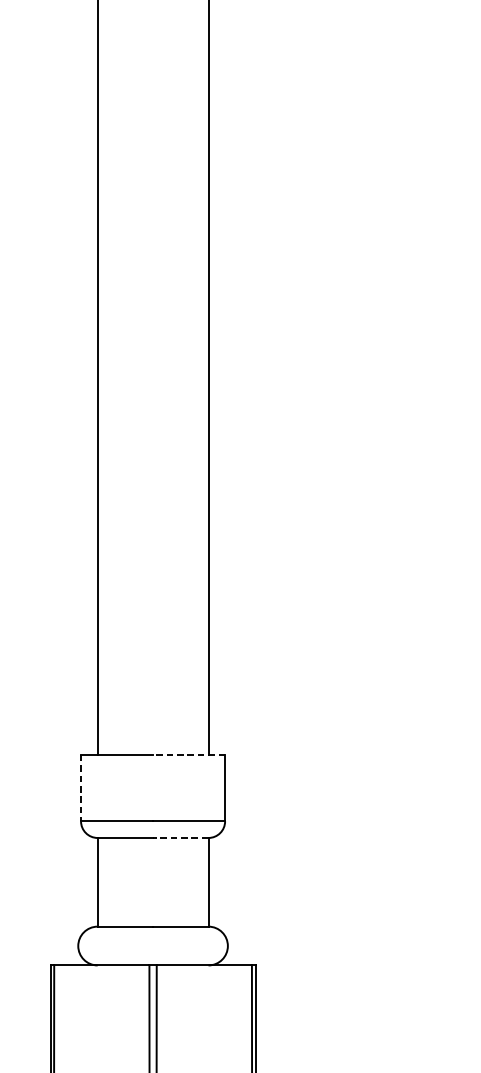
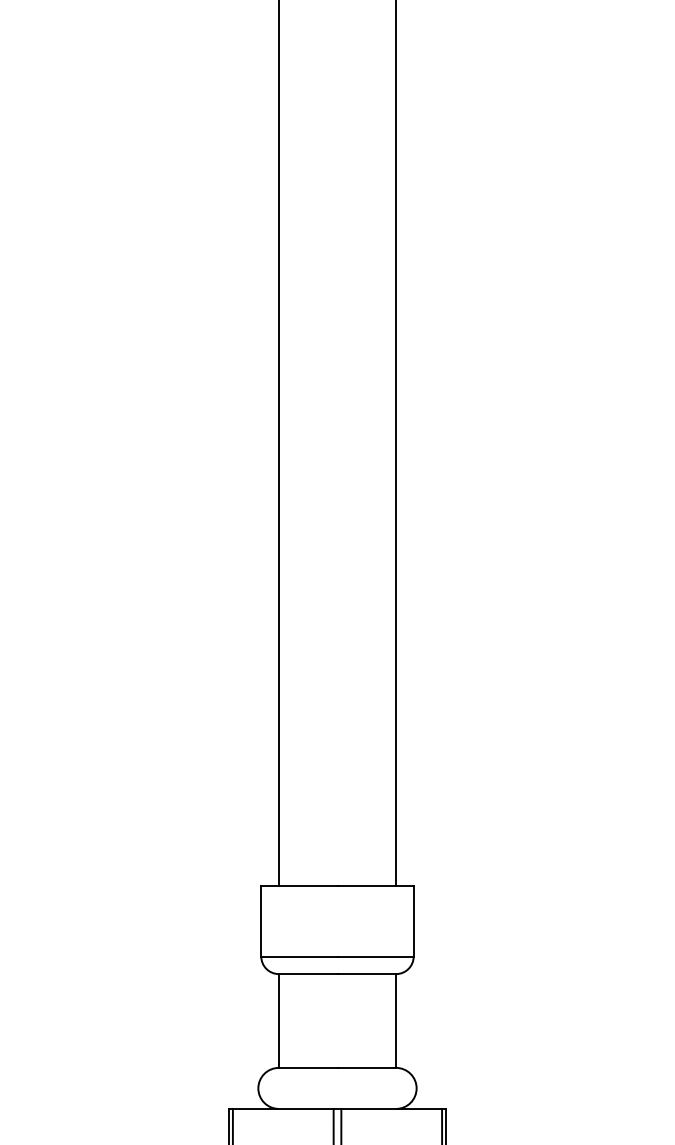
line: (189, 755) -> (375, 886), dashed -> solid
line: (81, 788) -> (261, 921), dashed -> solid
line: (180, 838) -> (366, 974), dashed -> solid

